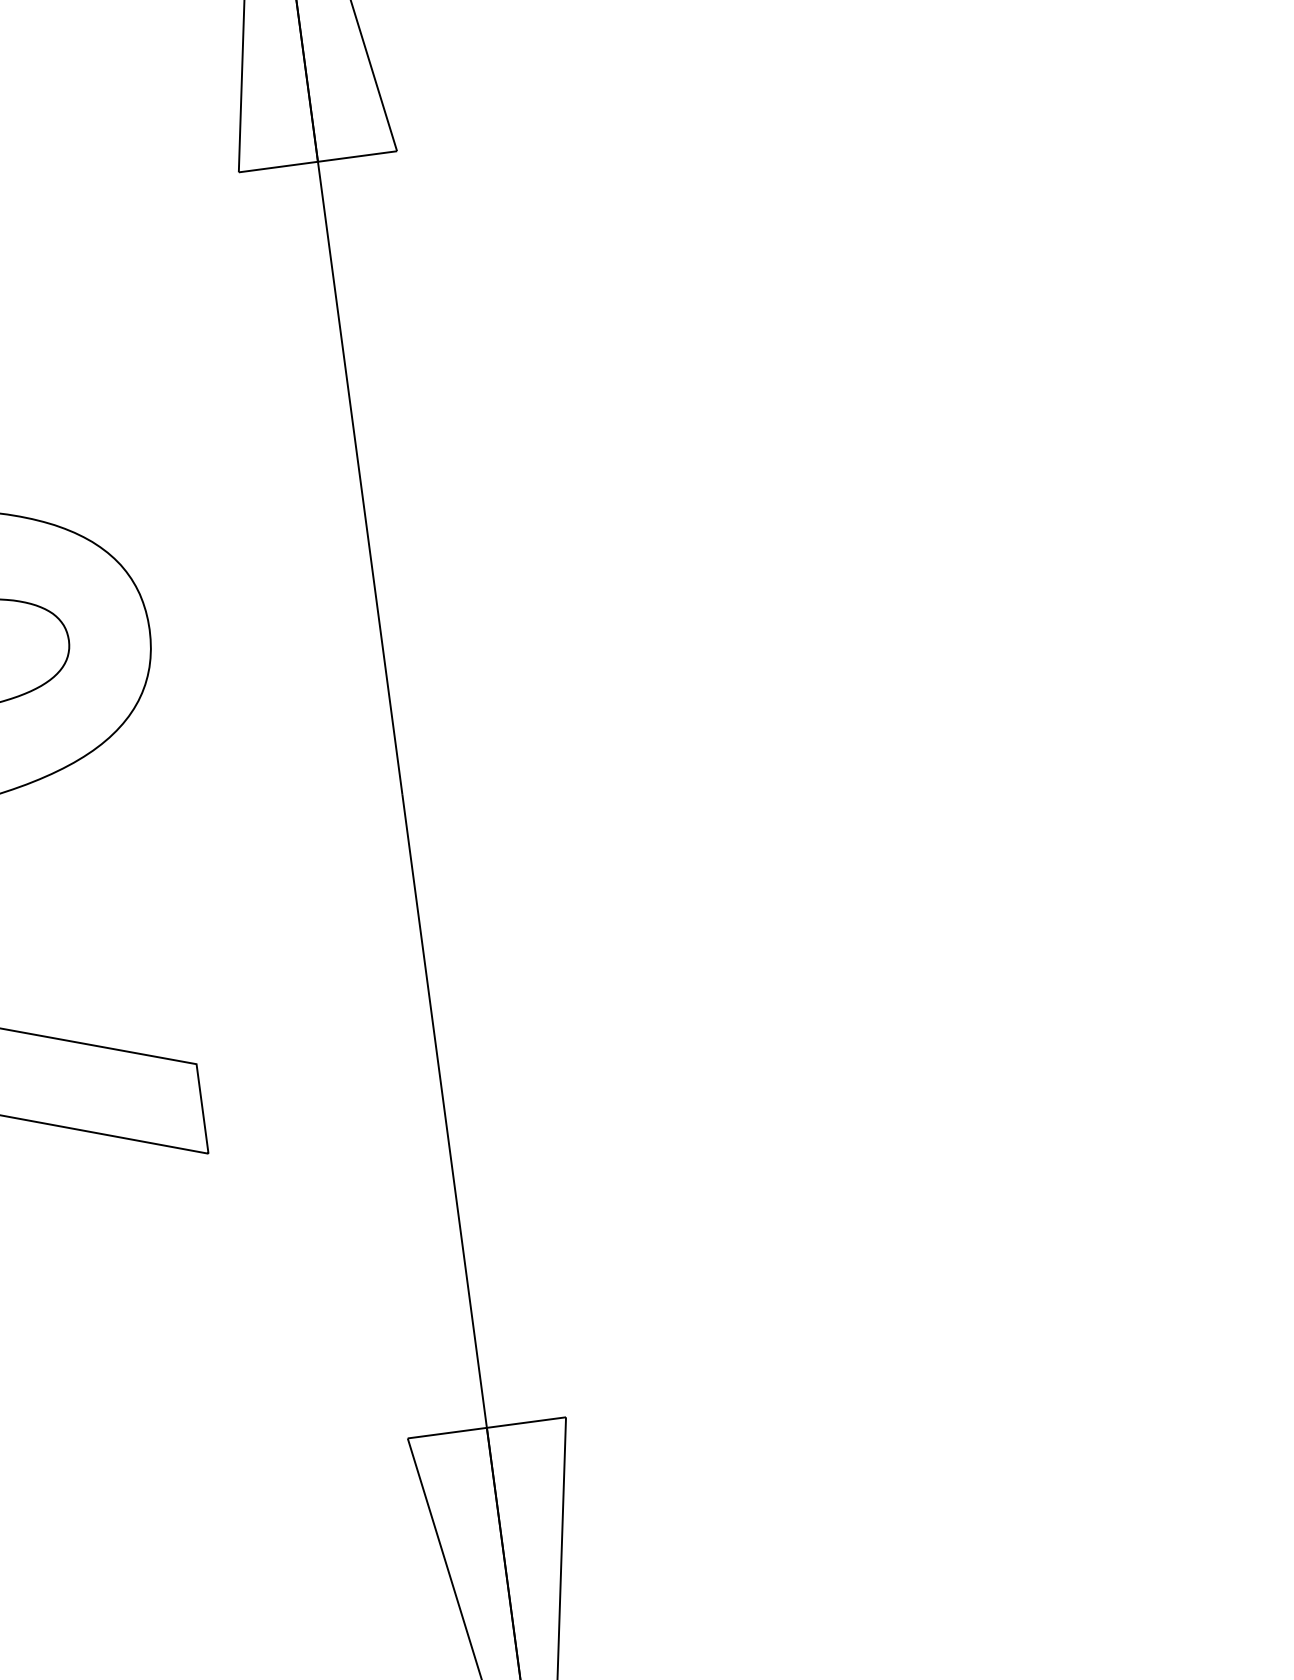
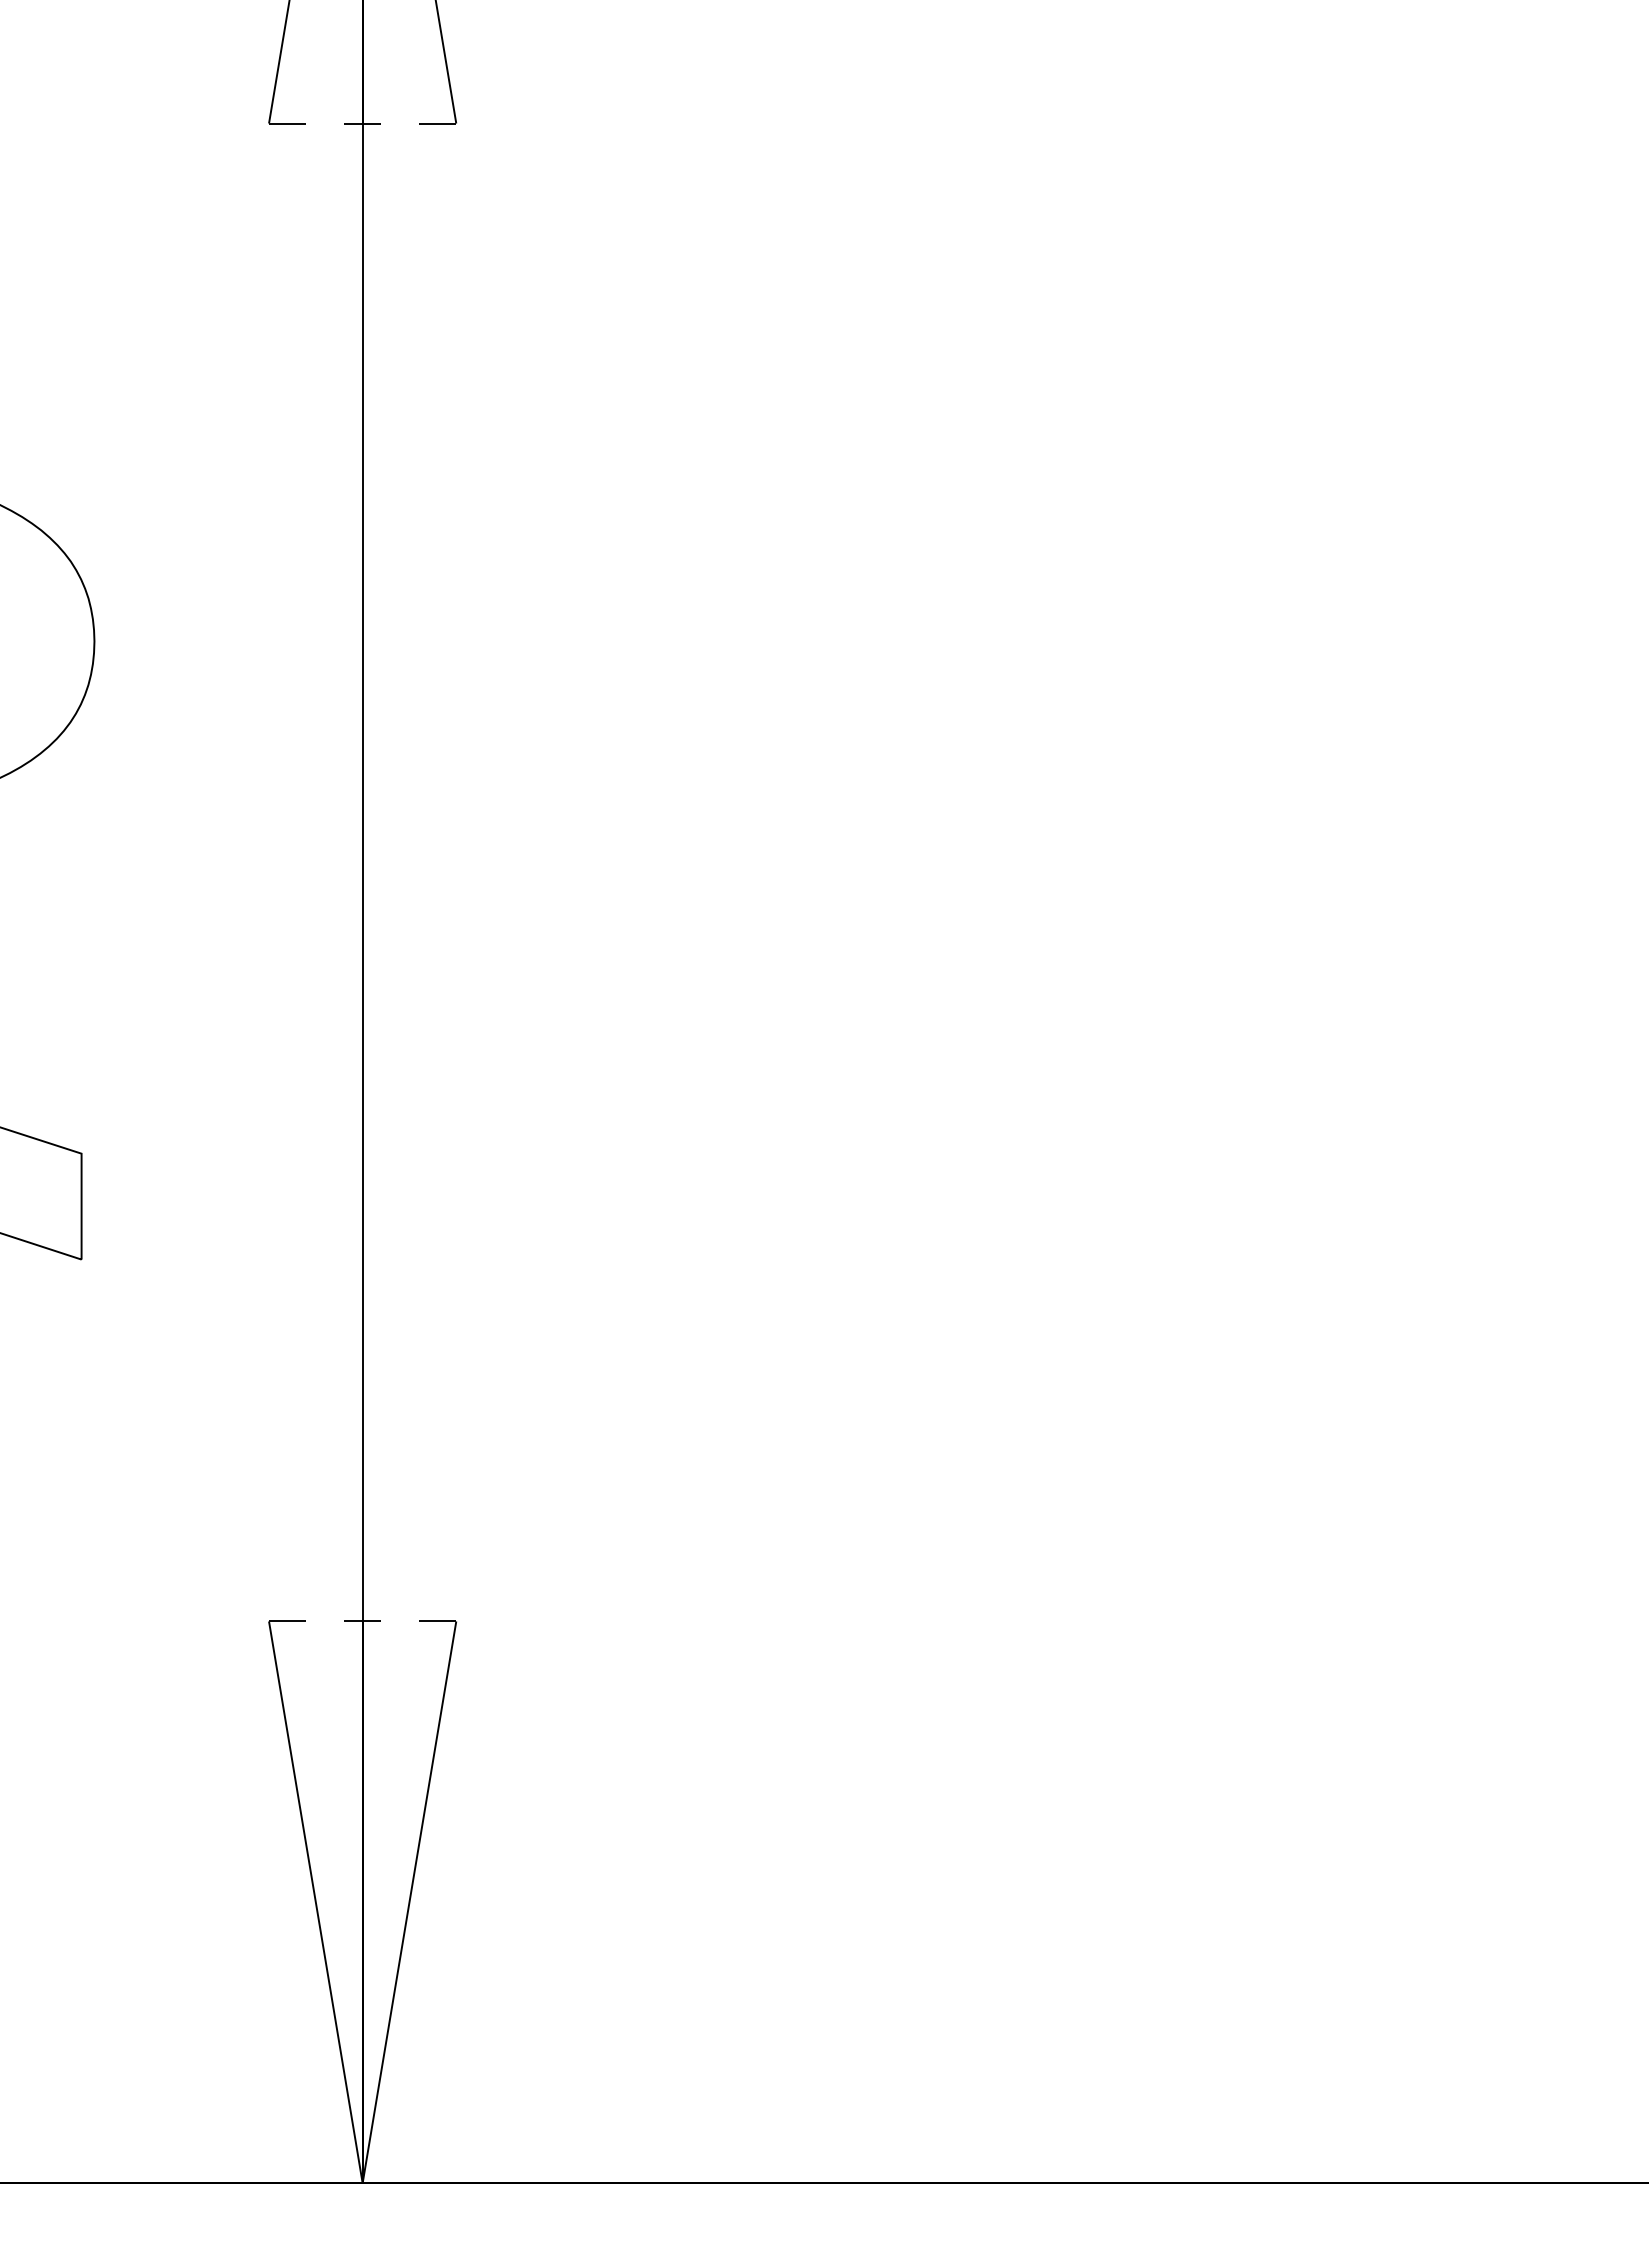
line: (317, 161) -> (362, 123), solid -> dashed
line: (486, 1427) -> (362, 1621), solid -> dashed

